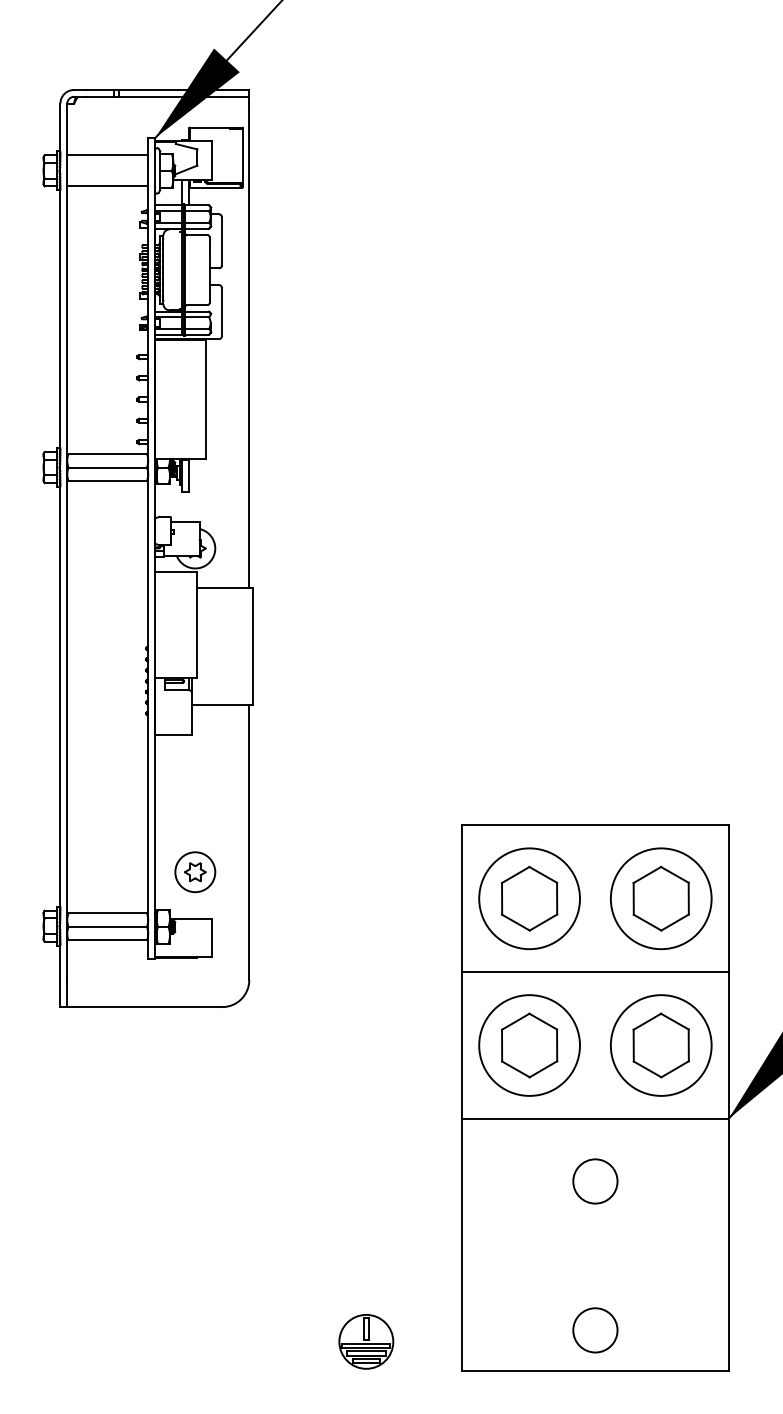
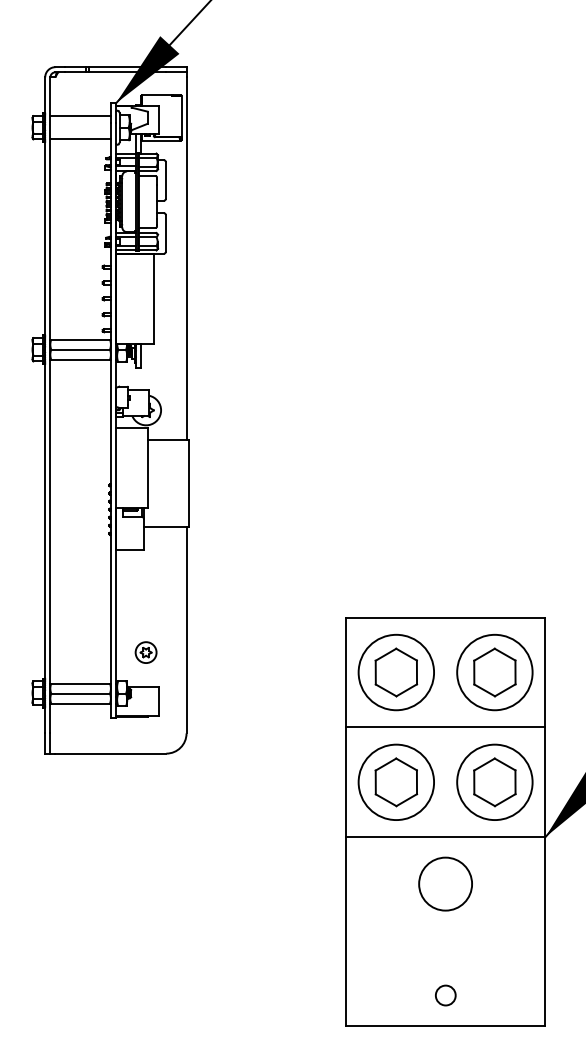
part: (194, 872) -> (145, 652), size x0.7
circle: (595, 1180) -> (445, 883), size x1.6
circle: (595, 1330) -> (445, 995), size x0.6
part: (366, 1342) -> (274, 1004), removed

